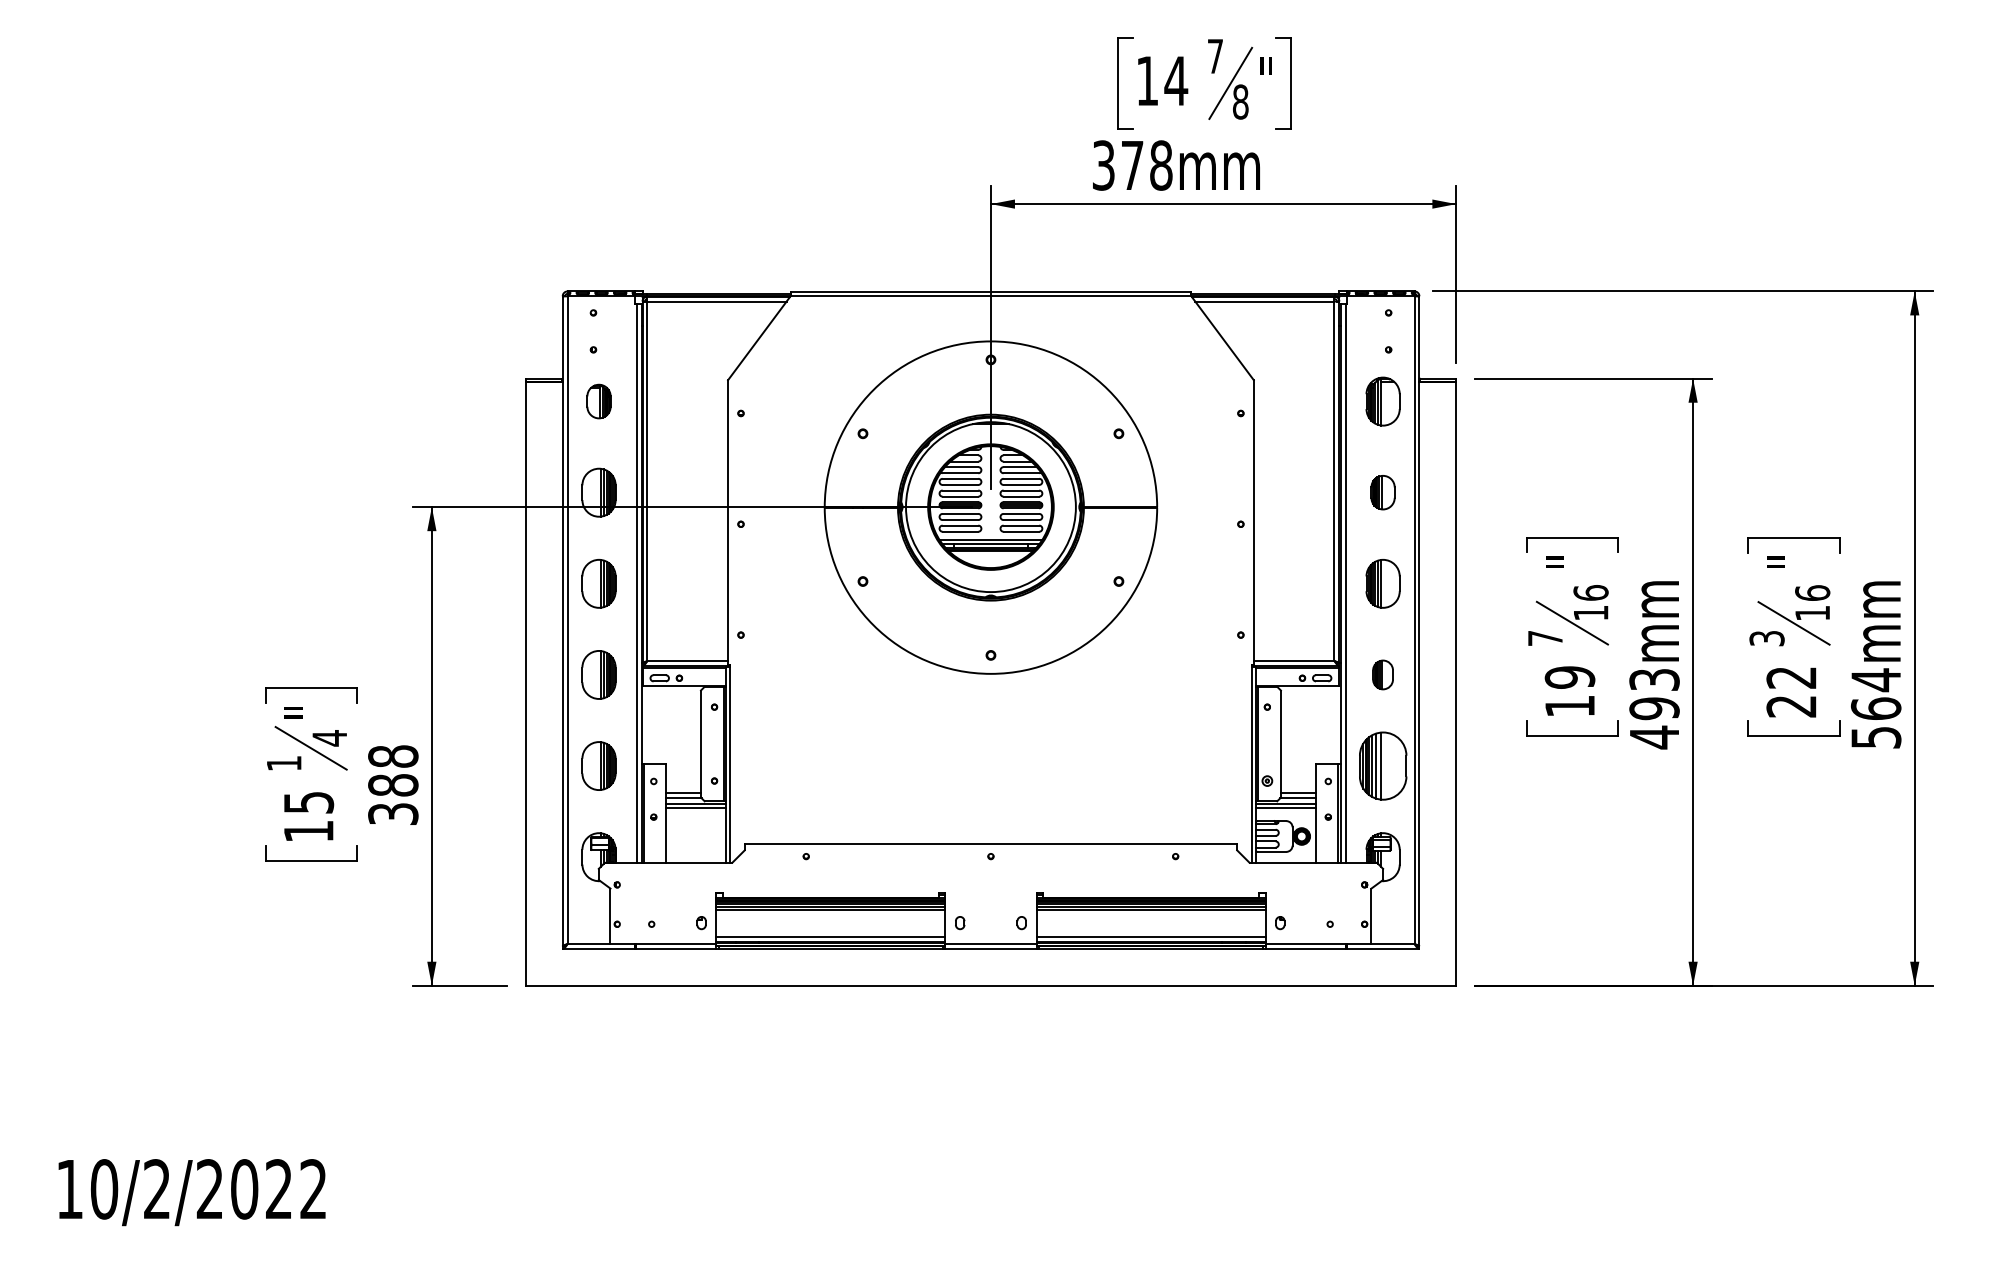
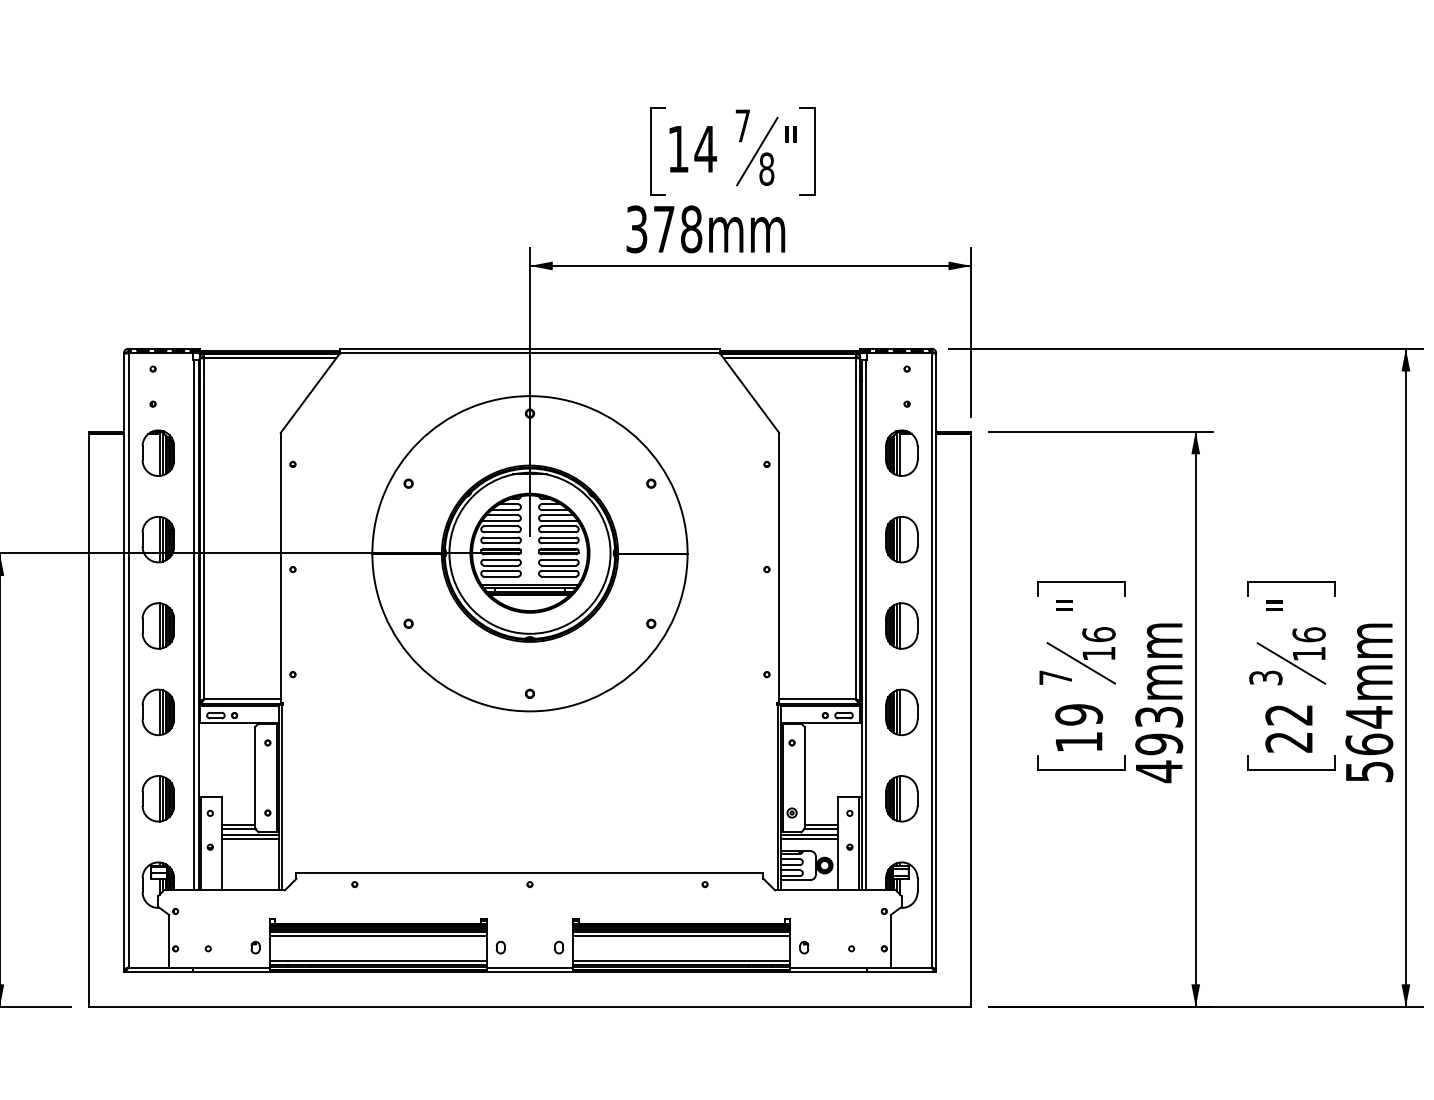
part: (598, 401) -> (157, 453), size x1.43
part: (1382, 492) -> (901, 539), size x1.43
part: (1382, 674) -> (901, 711), size x1.67
part: (1382, 765) -> (901, 798), size x0.71

